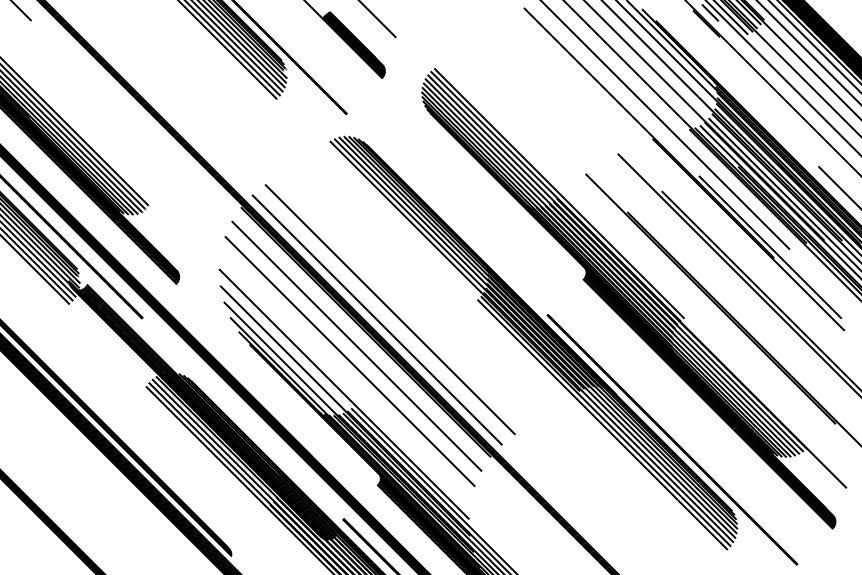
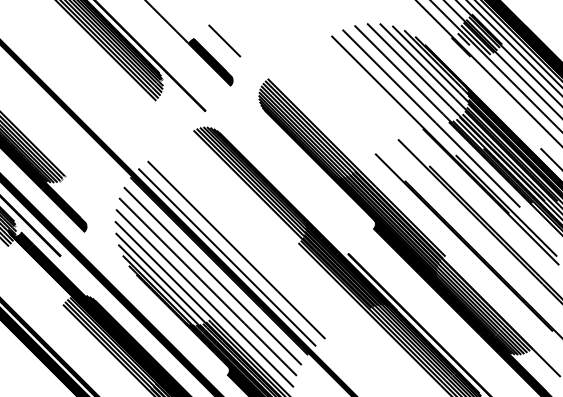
line: (345, 377) -> (204, 298), added

